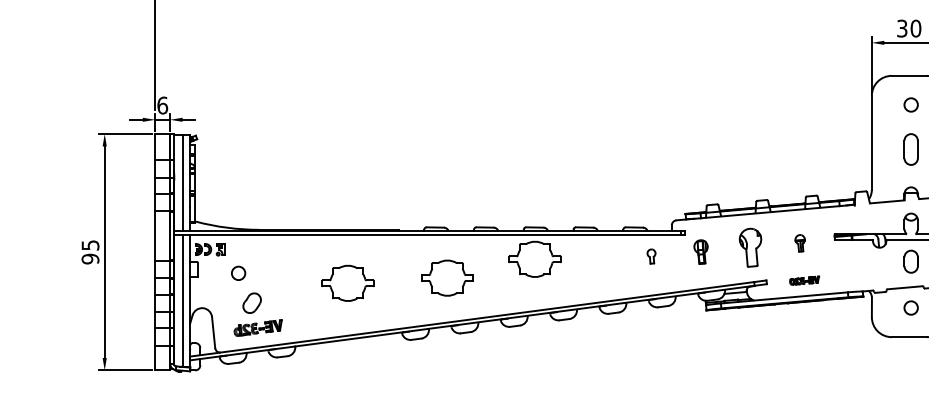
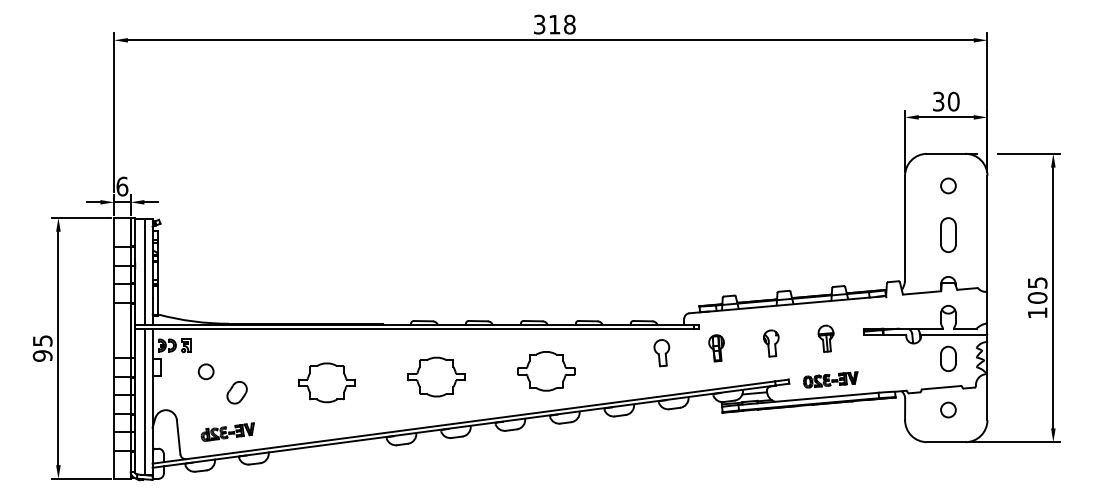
part: (799, 243) -> (825, 338), size x1.43
part: (750, 247) -> (771, 343), size x0.62
part: (651, 256) -> (661, 353), size x1.67
part: (535, 259) -> (546, 371), moved
part: (804, 280) -> (830, 379), size x1.67
part: (251, 303) -> (236, 392), moved

